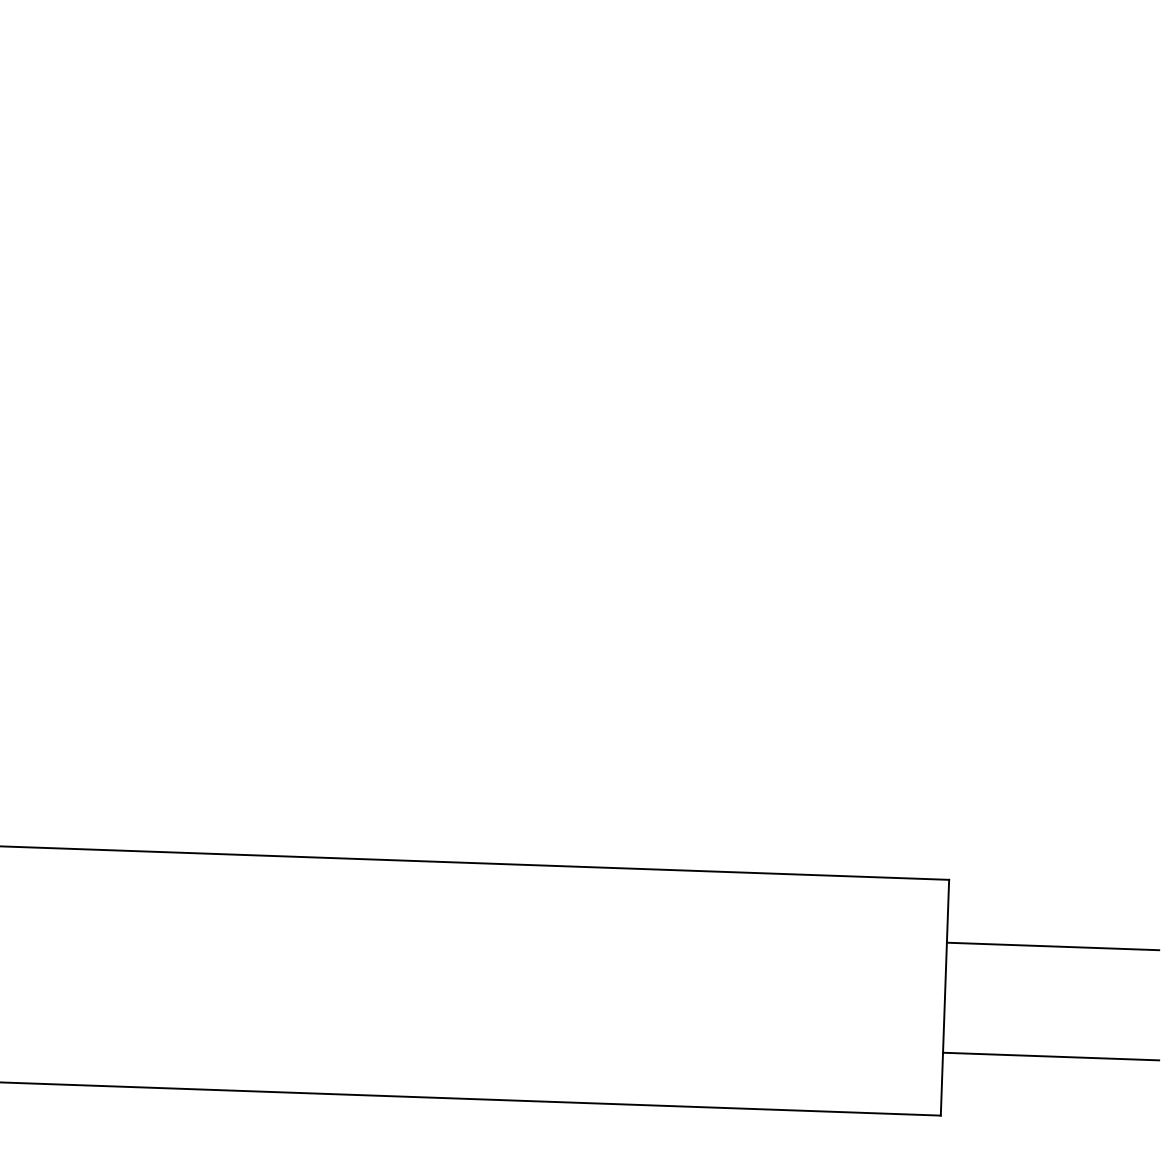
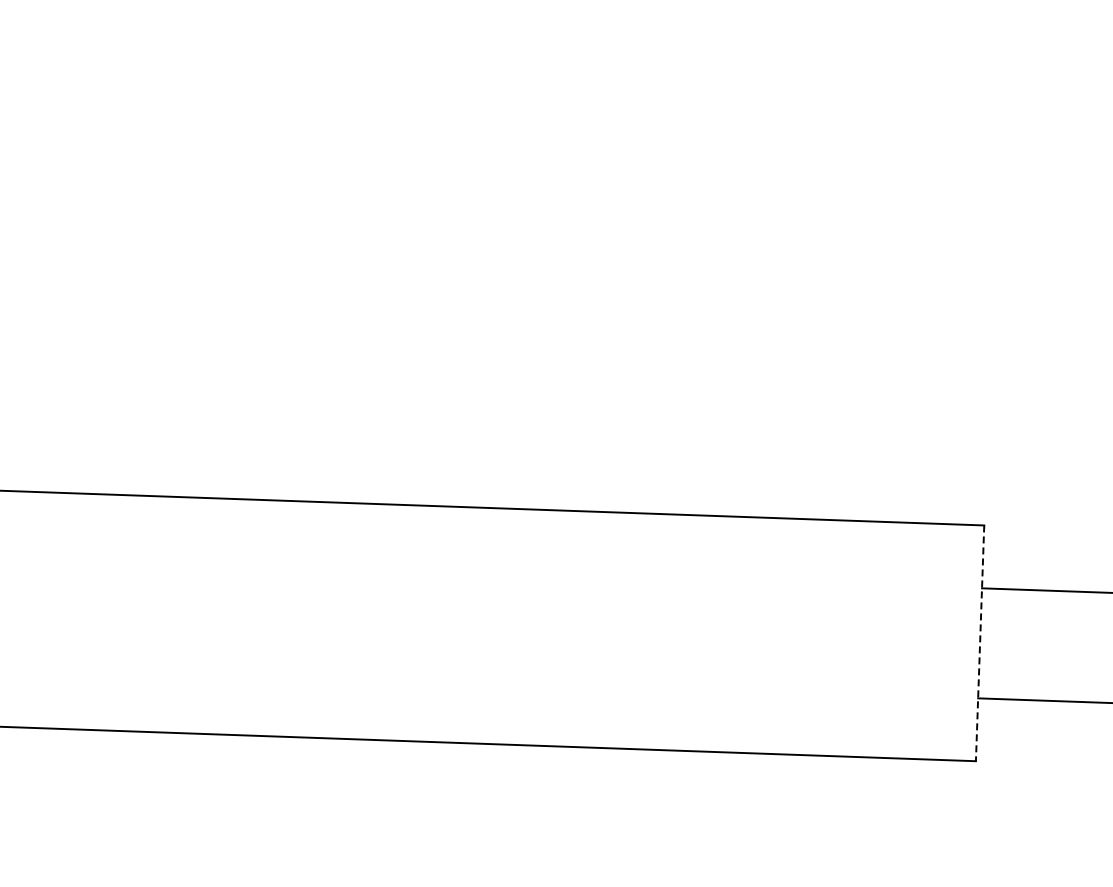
line: (944, 997) -> (979, 643), solid -> dashed

